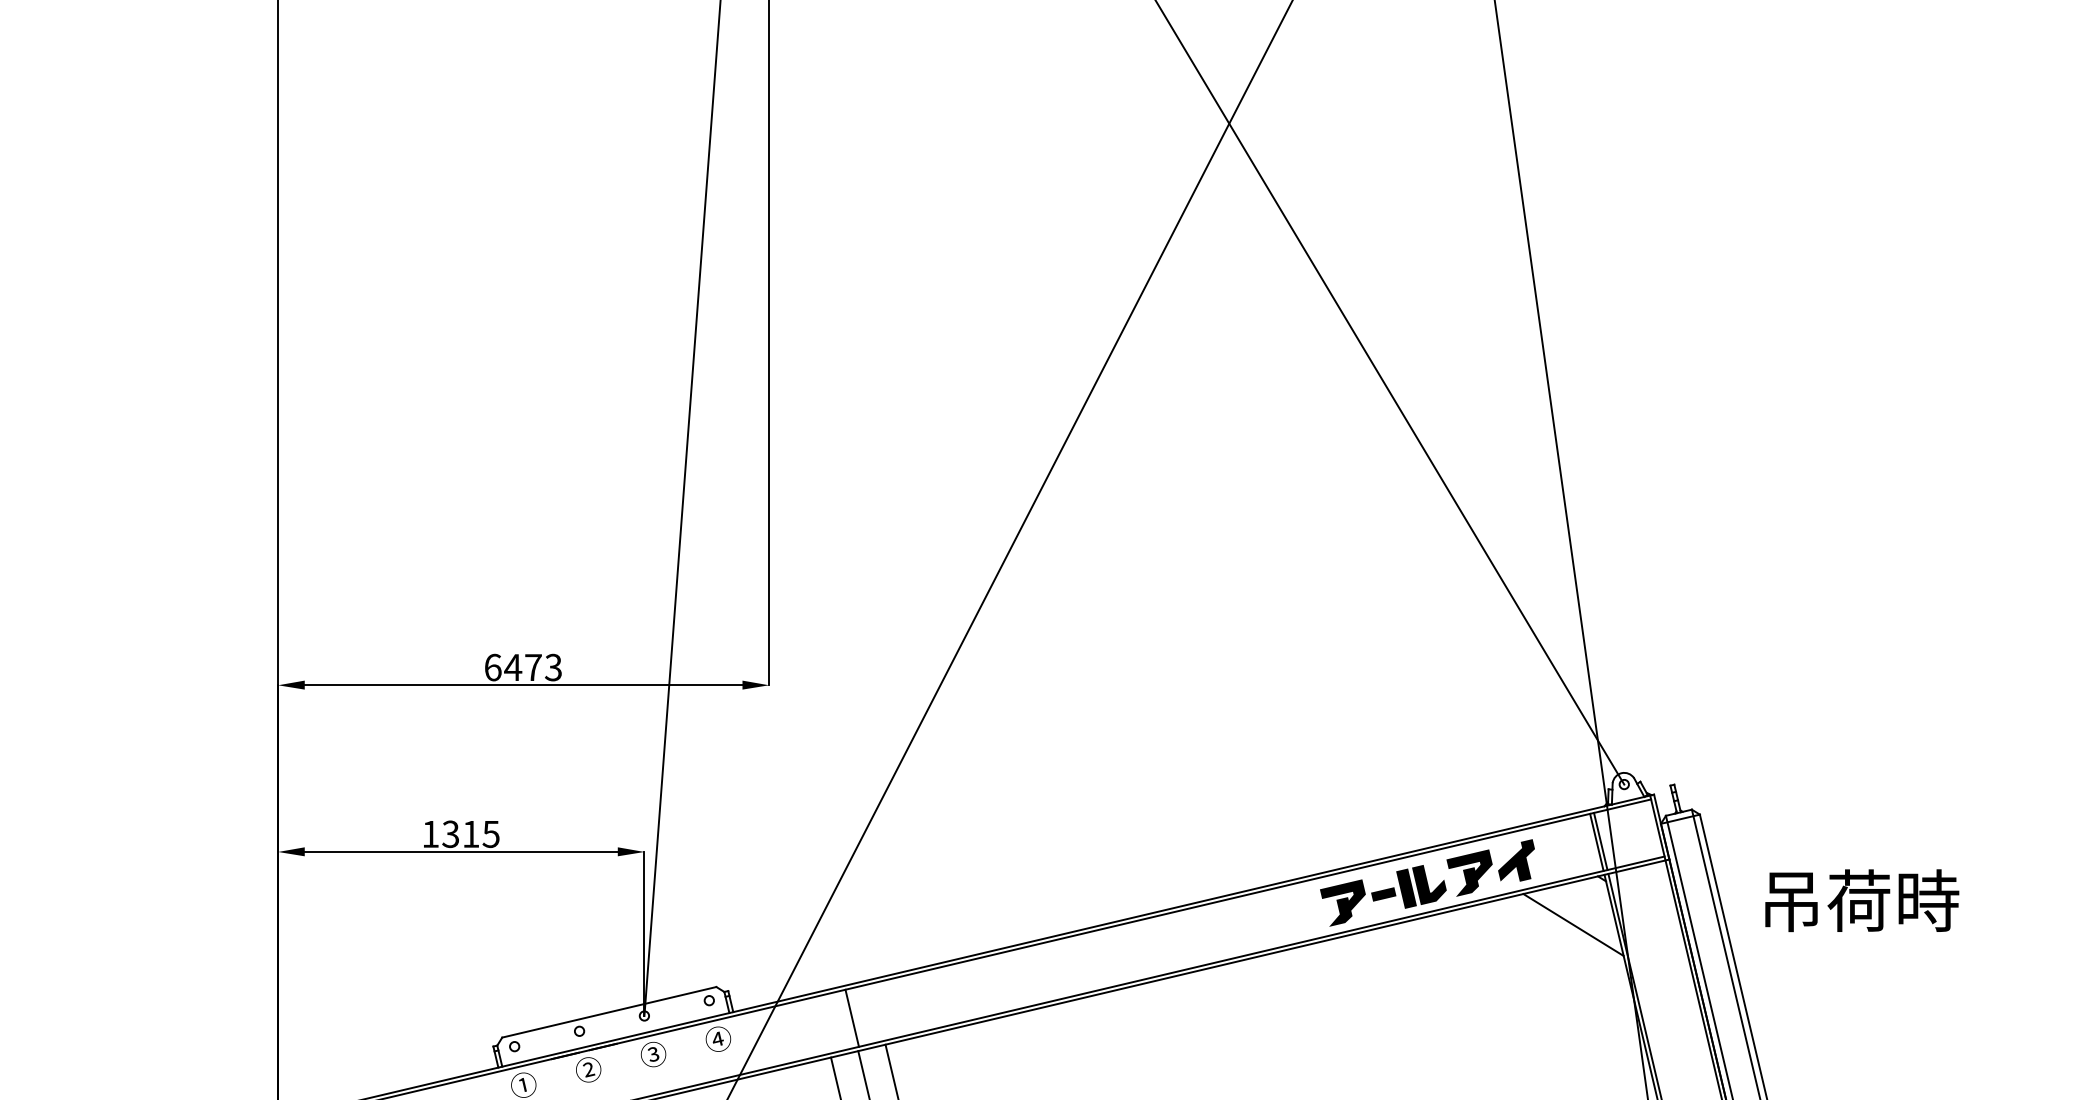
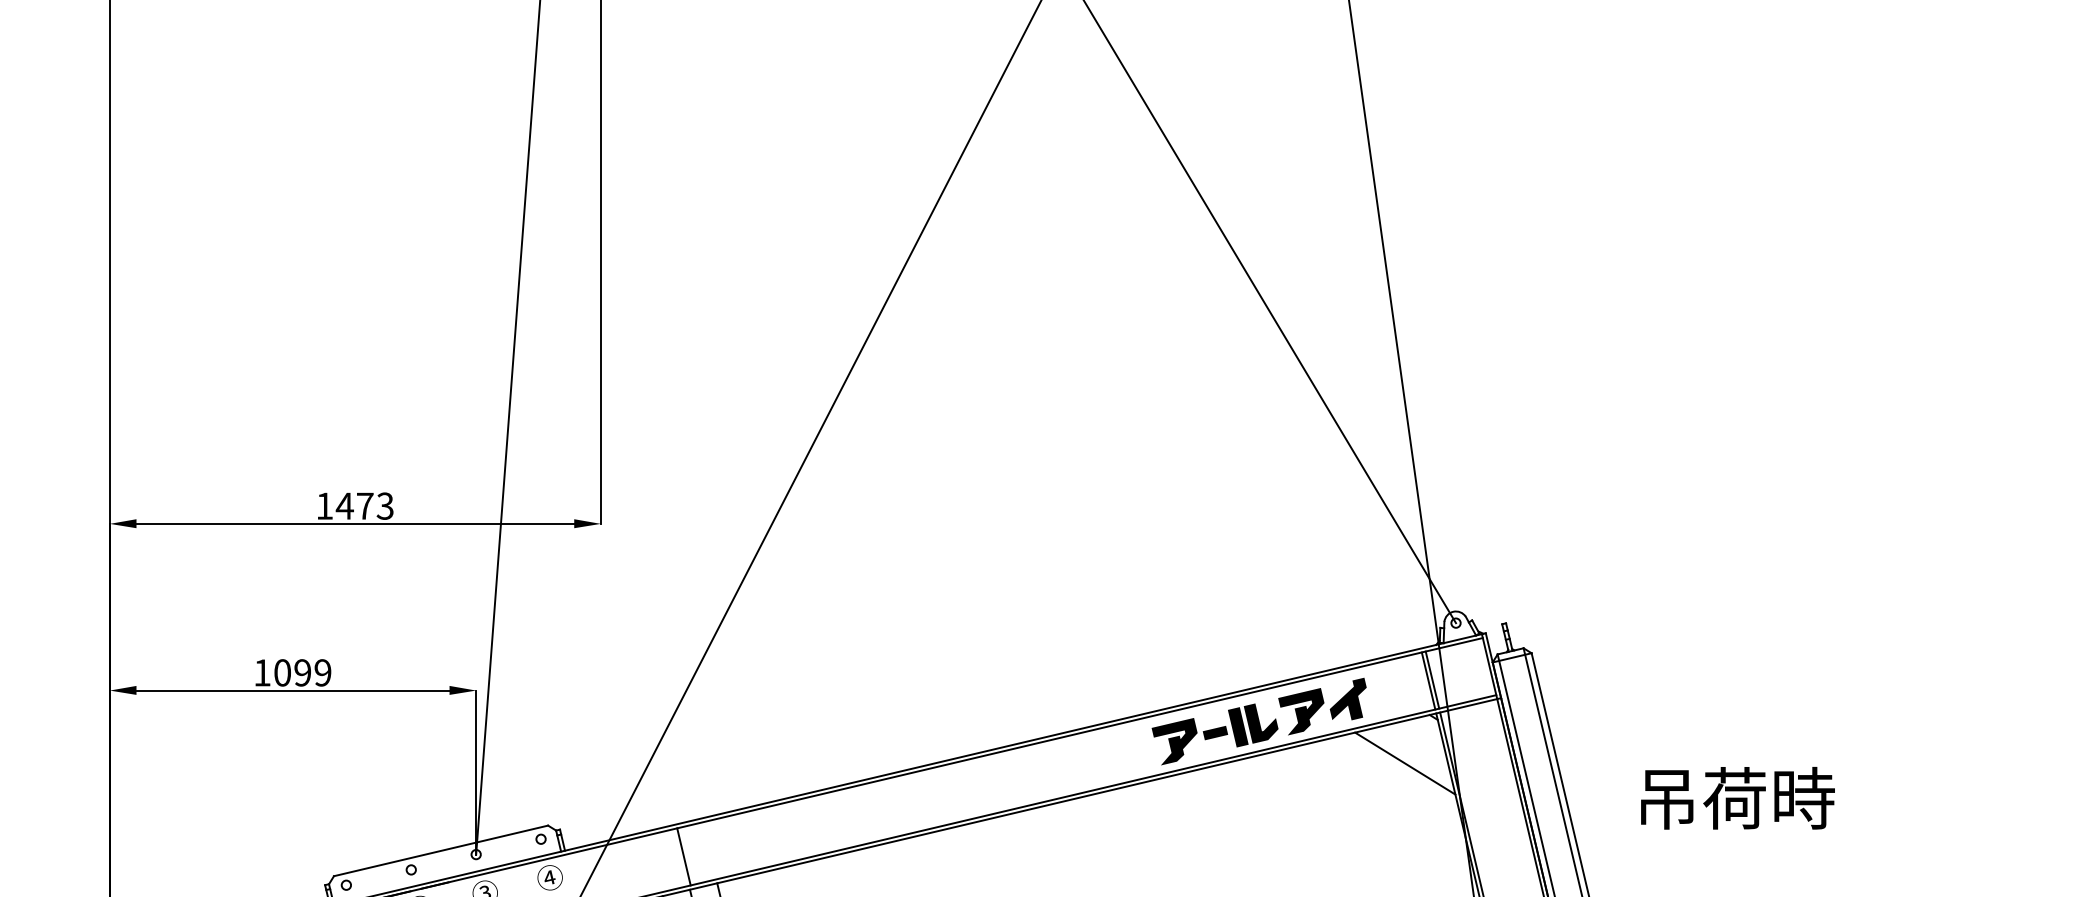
text: (493, 667) -> (325, 506), 6473 -> 1473
text: (470, 834) -> (302, 673), 1315 -> 1099
text: (1862, 900) -> (1738, 798), moved

